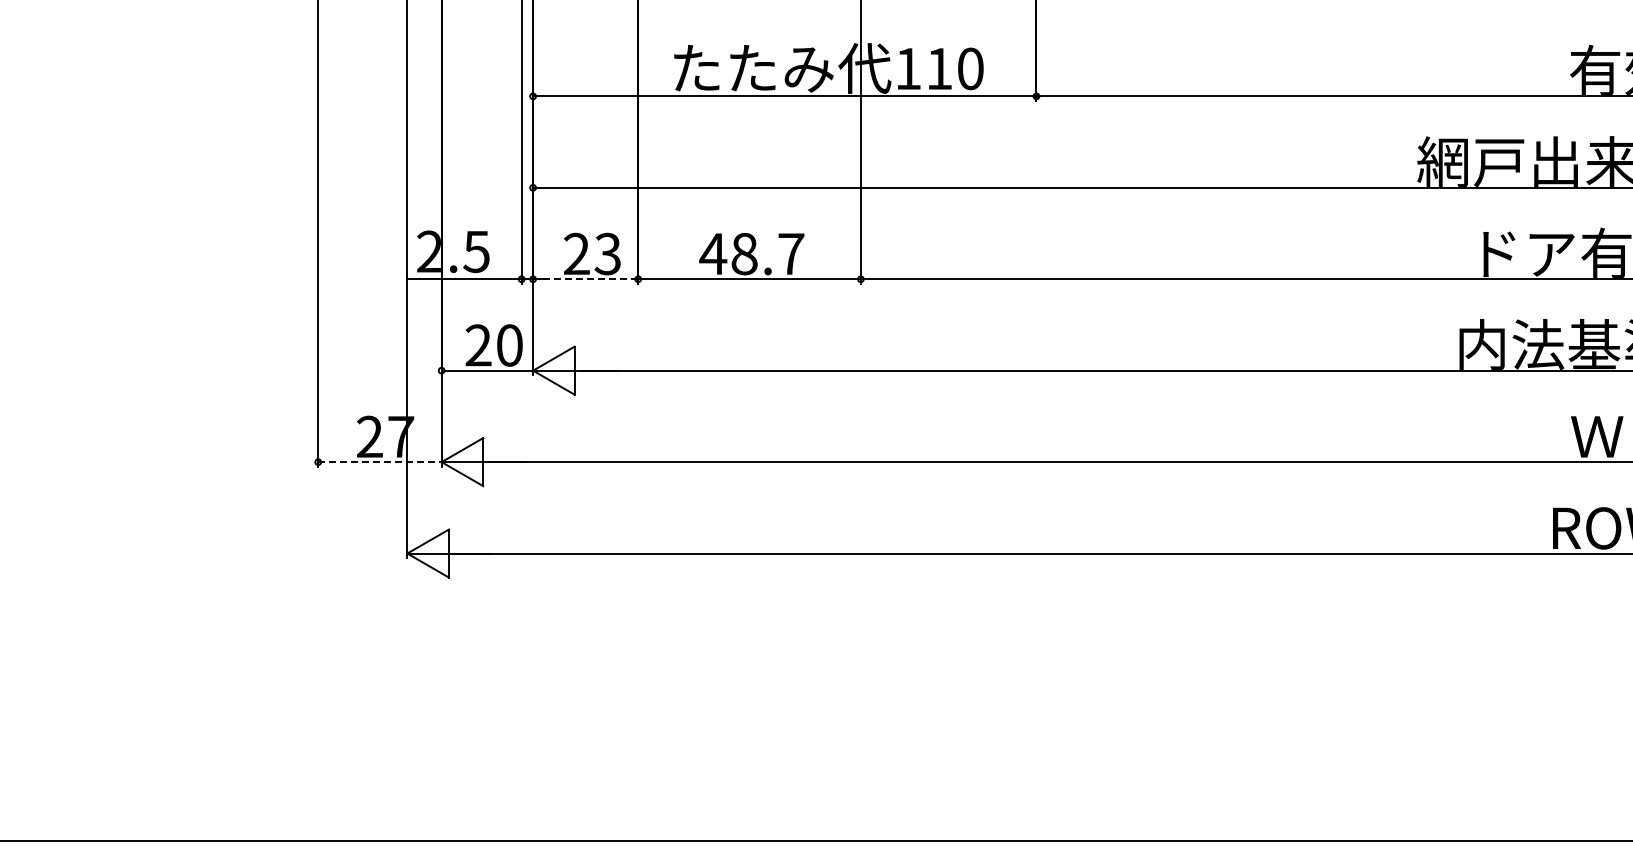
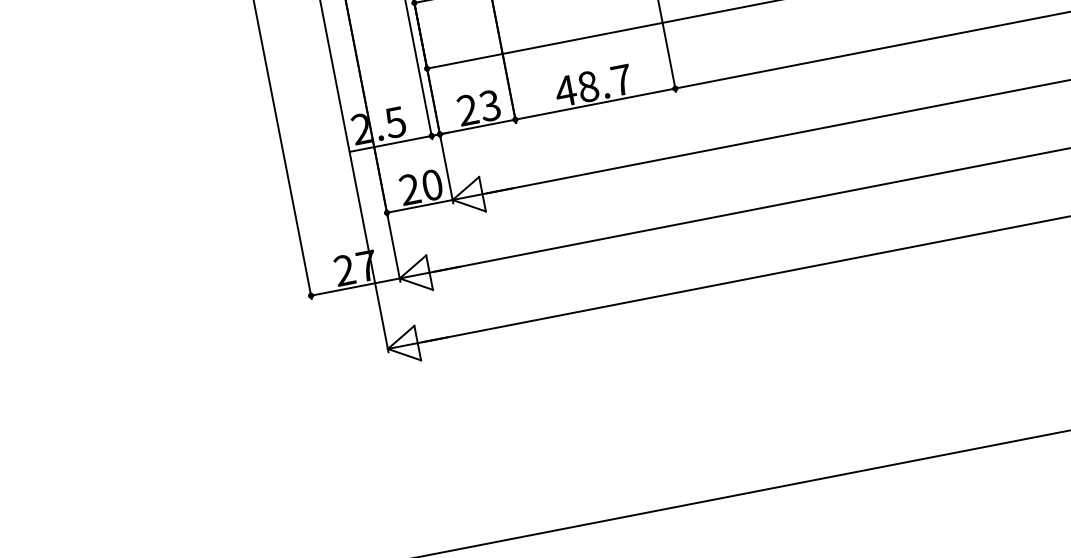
line: (585, 279) -> (477, 127), dashed -> solid
line: (379, 462) -> (355, 287), dashed -> solid

